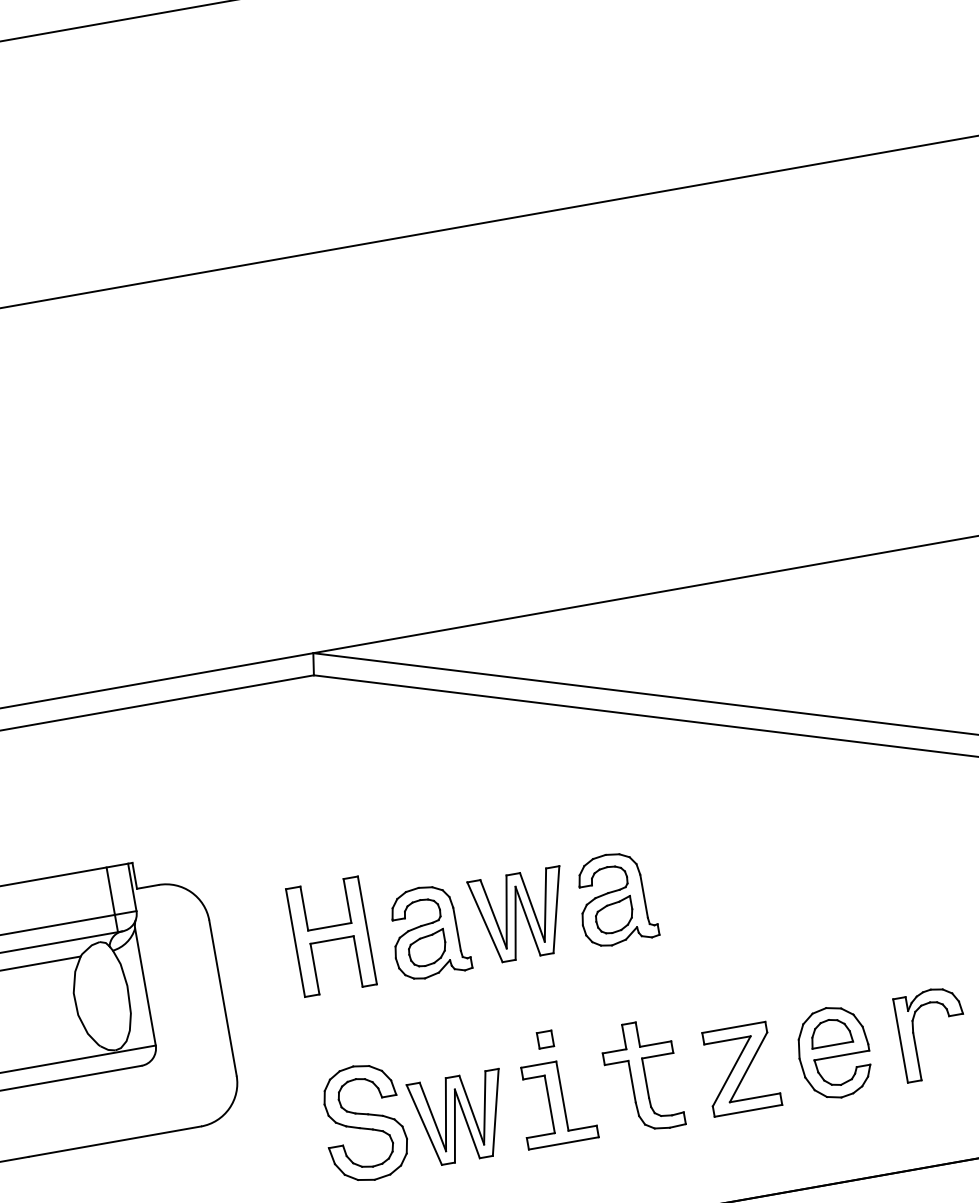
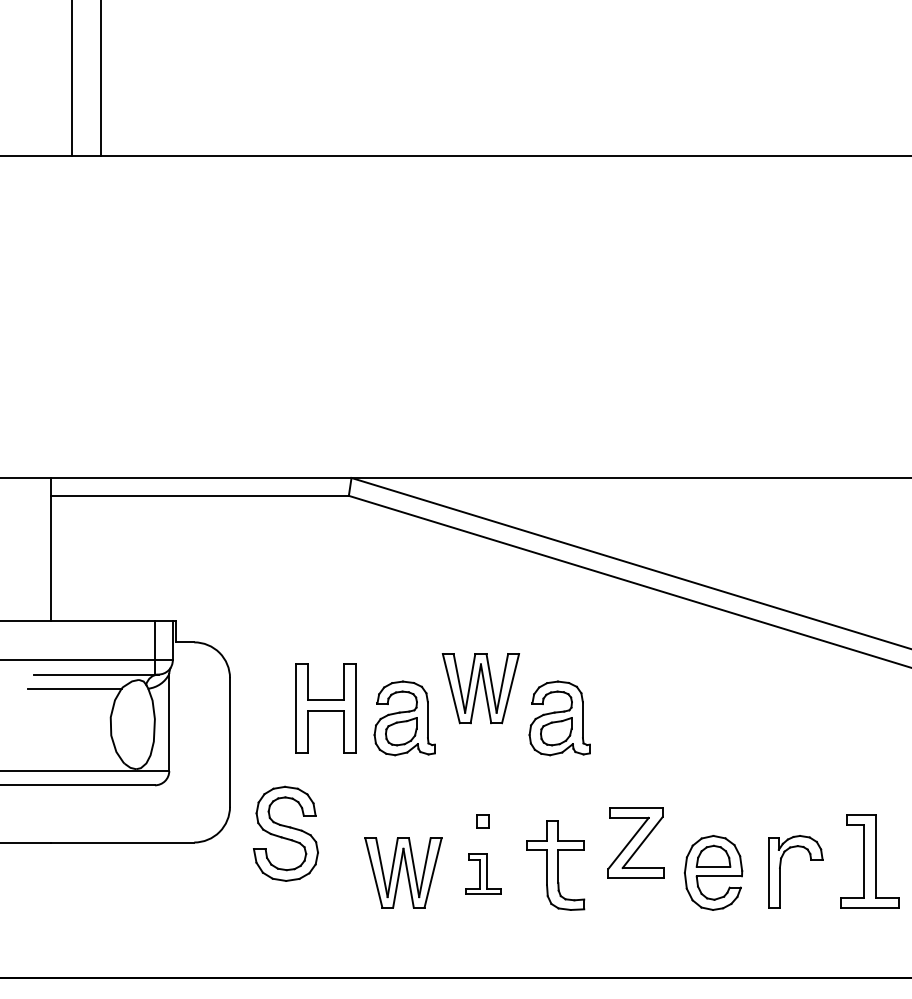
part: (520, 915) -> (480, 688), moved
part: (739, 1068) -> (635, 842), moved
part: (555, 1103) -> (482, 874), size x0.6
part: (363, 1122) -> (285, 833), moved

